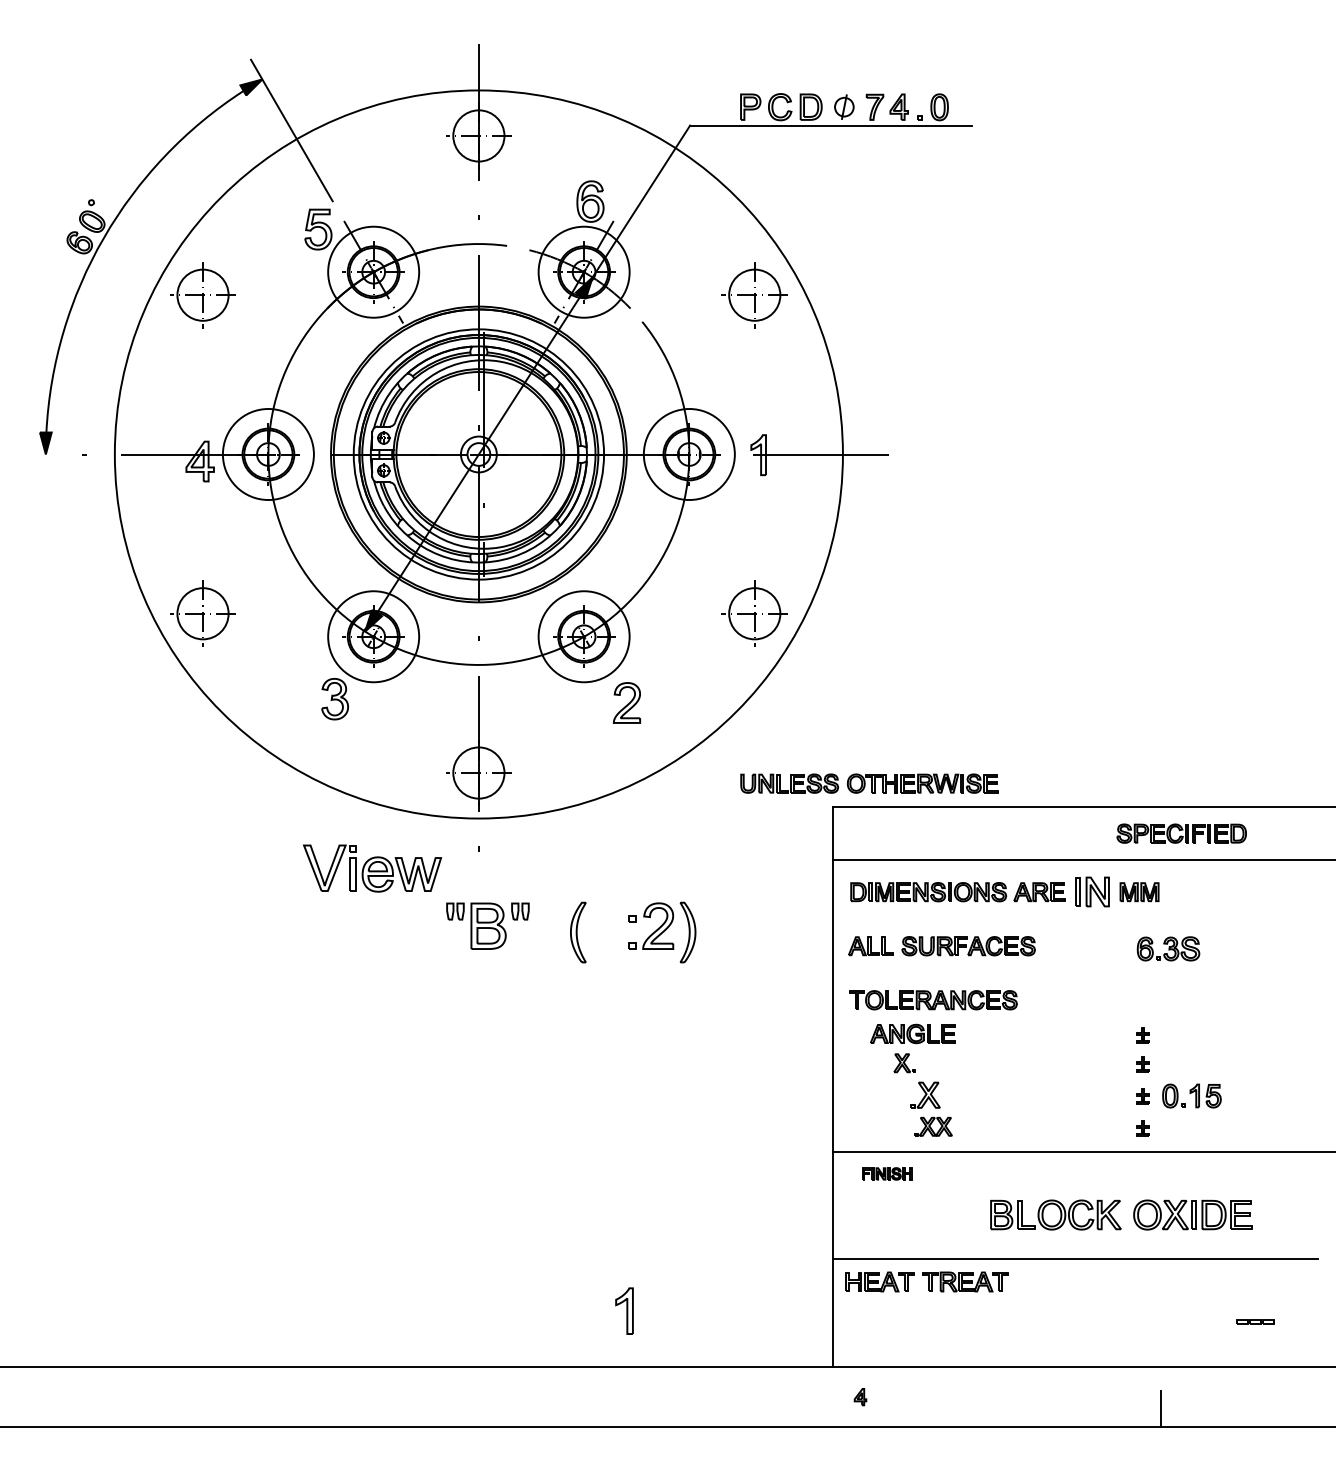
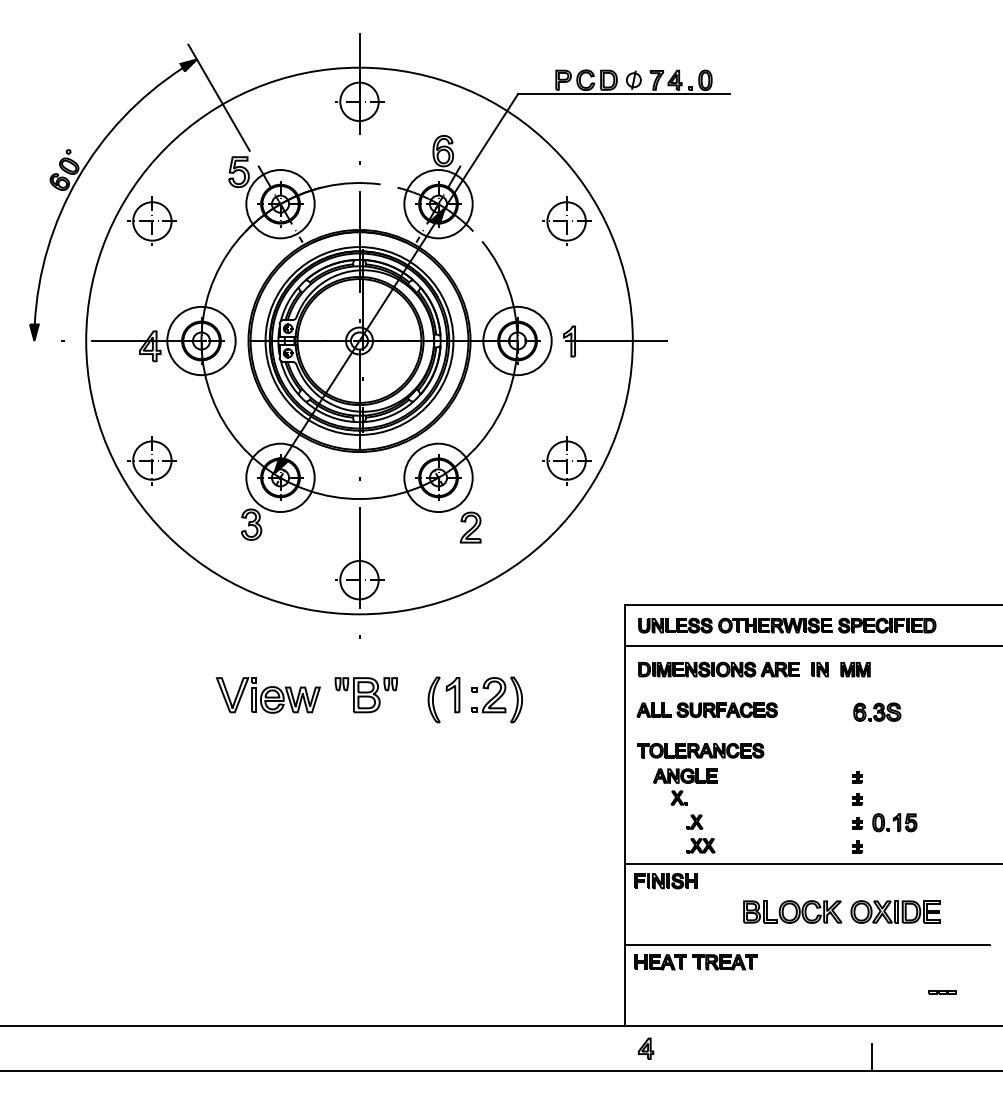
part: (869, 783) -> (735, 625), moved
part: (372, 868) -> (268, 695), moved
part: (1092, 892) -> (820, 669), size x0.62
part: (925, 1095) -> (694, 822), size x0.71
part: (886, 1173) -> (665, 880), size x1.67
part: (624, 1310) -> (453, 694), moved
part: (860, 1396) -> (646, 1048), size x1.67

